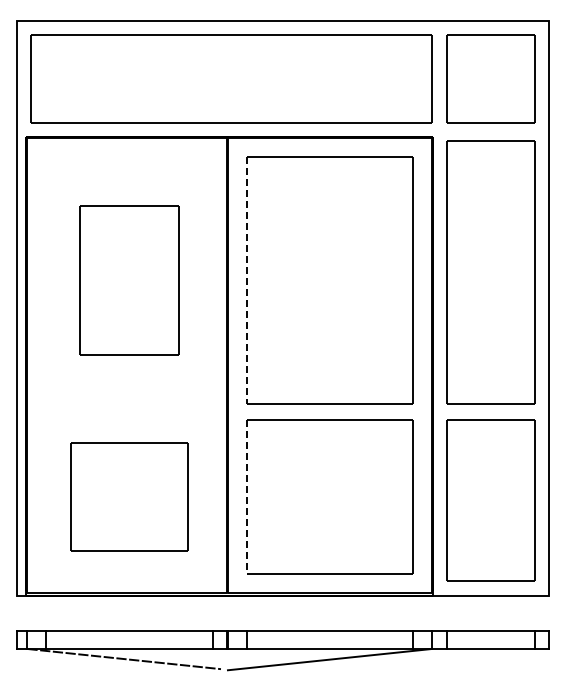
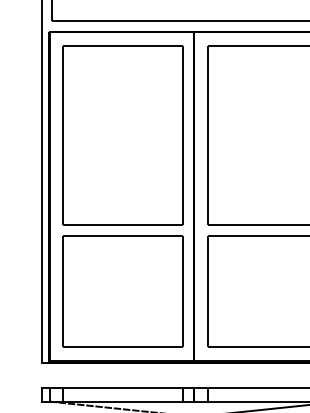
part: (129, 280) -> (123, 135), size x1.67
line: (246, 280) -> (207, 135), dashed -> solid
part: (129, 496) -> (123, 291), size x1.43
line: (246, 496) -> (207, 291), dashed -> solid

